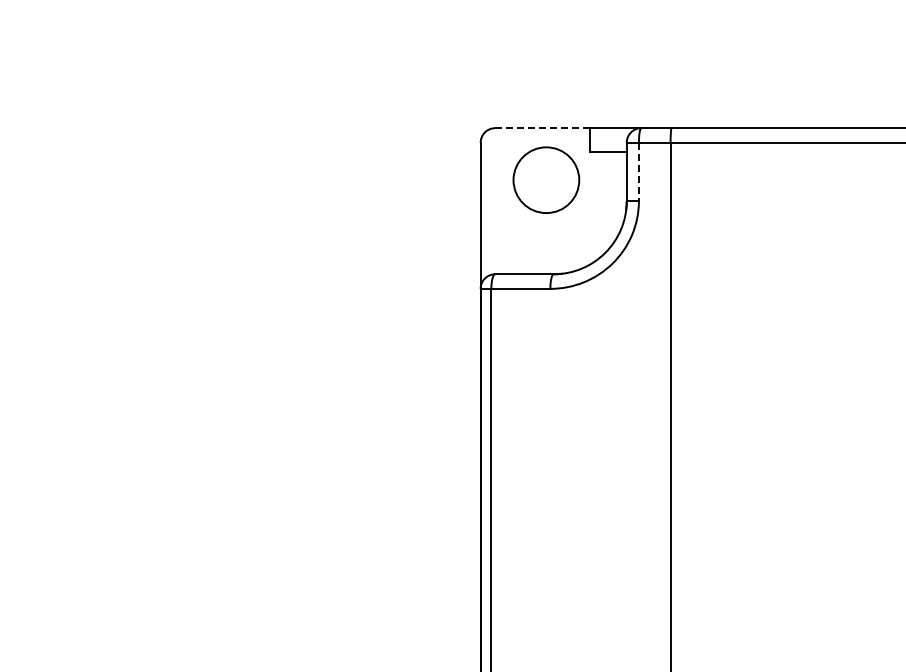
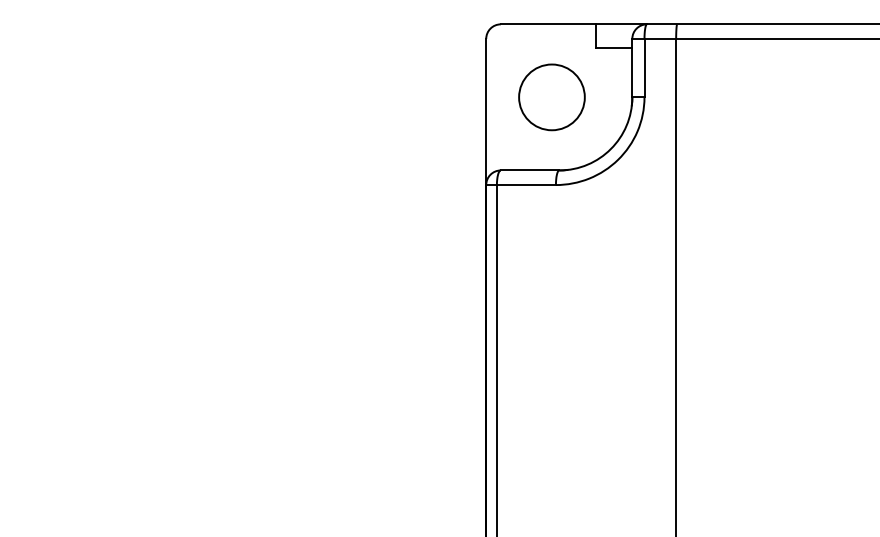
line: (543, 128) -> (549, 24), dashed -> solid
line: (638, 172) -> (644, 68), dashed -> solid
circle: (546, 179) -> (552, 96), moved

